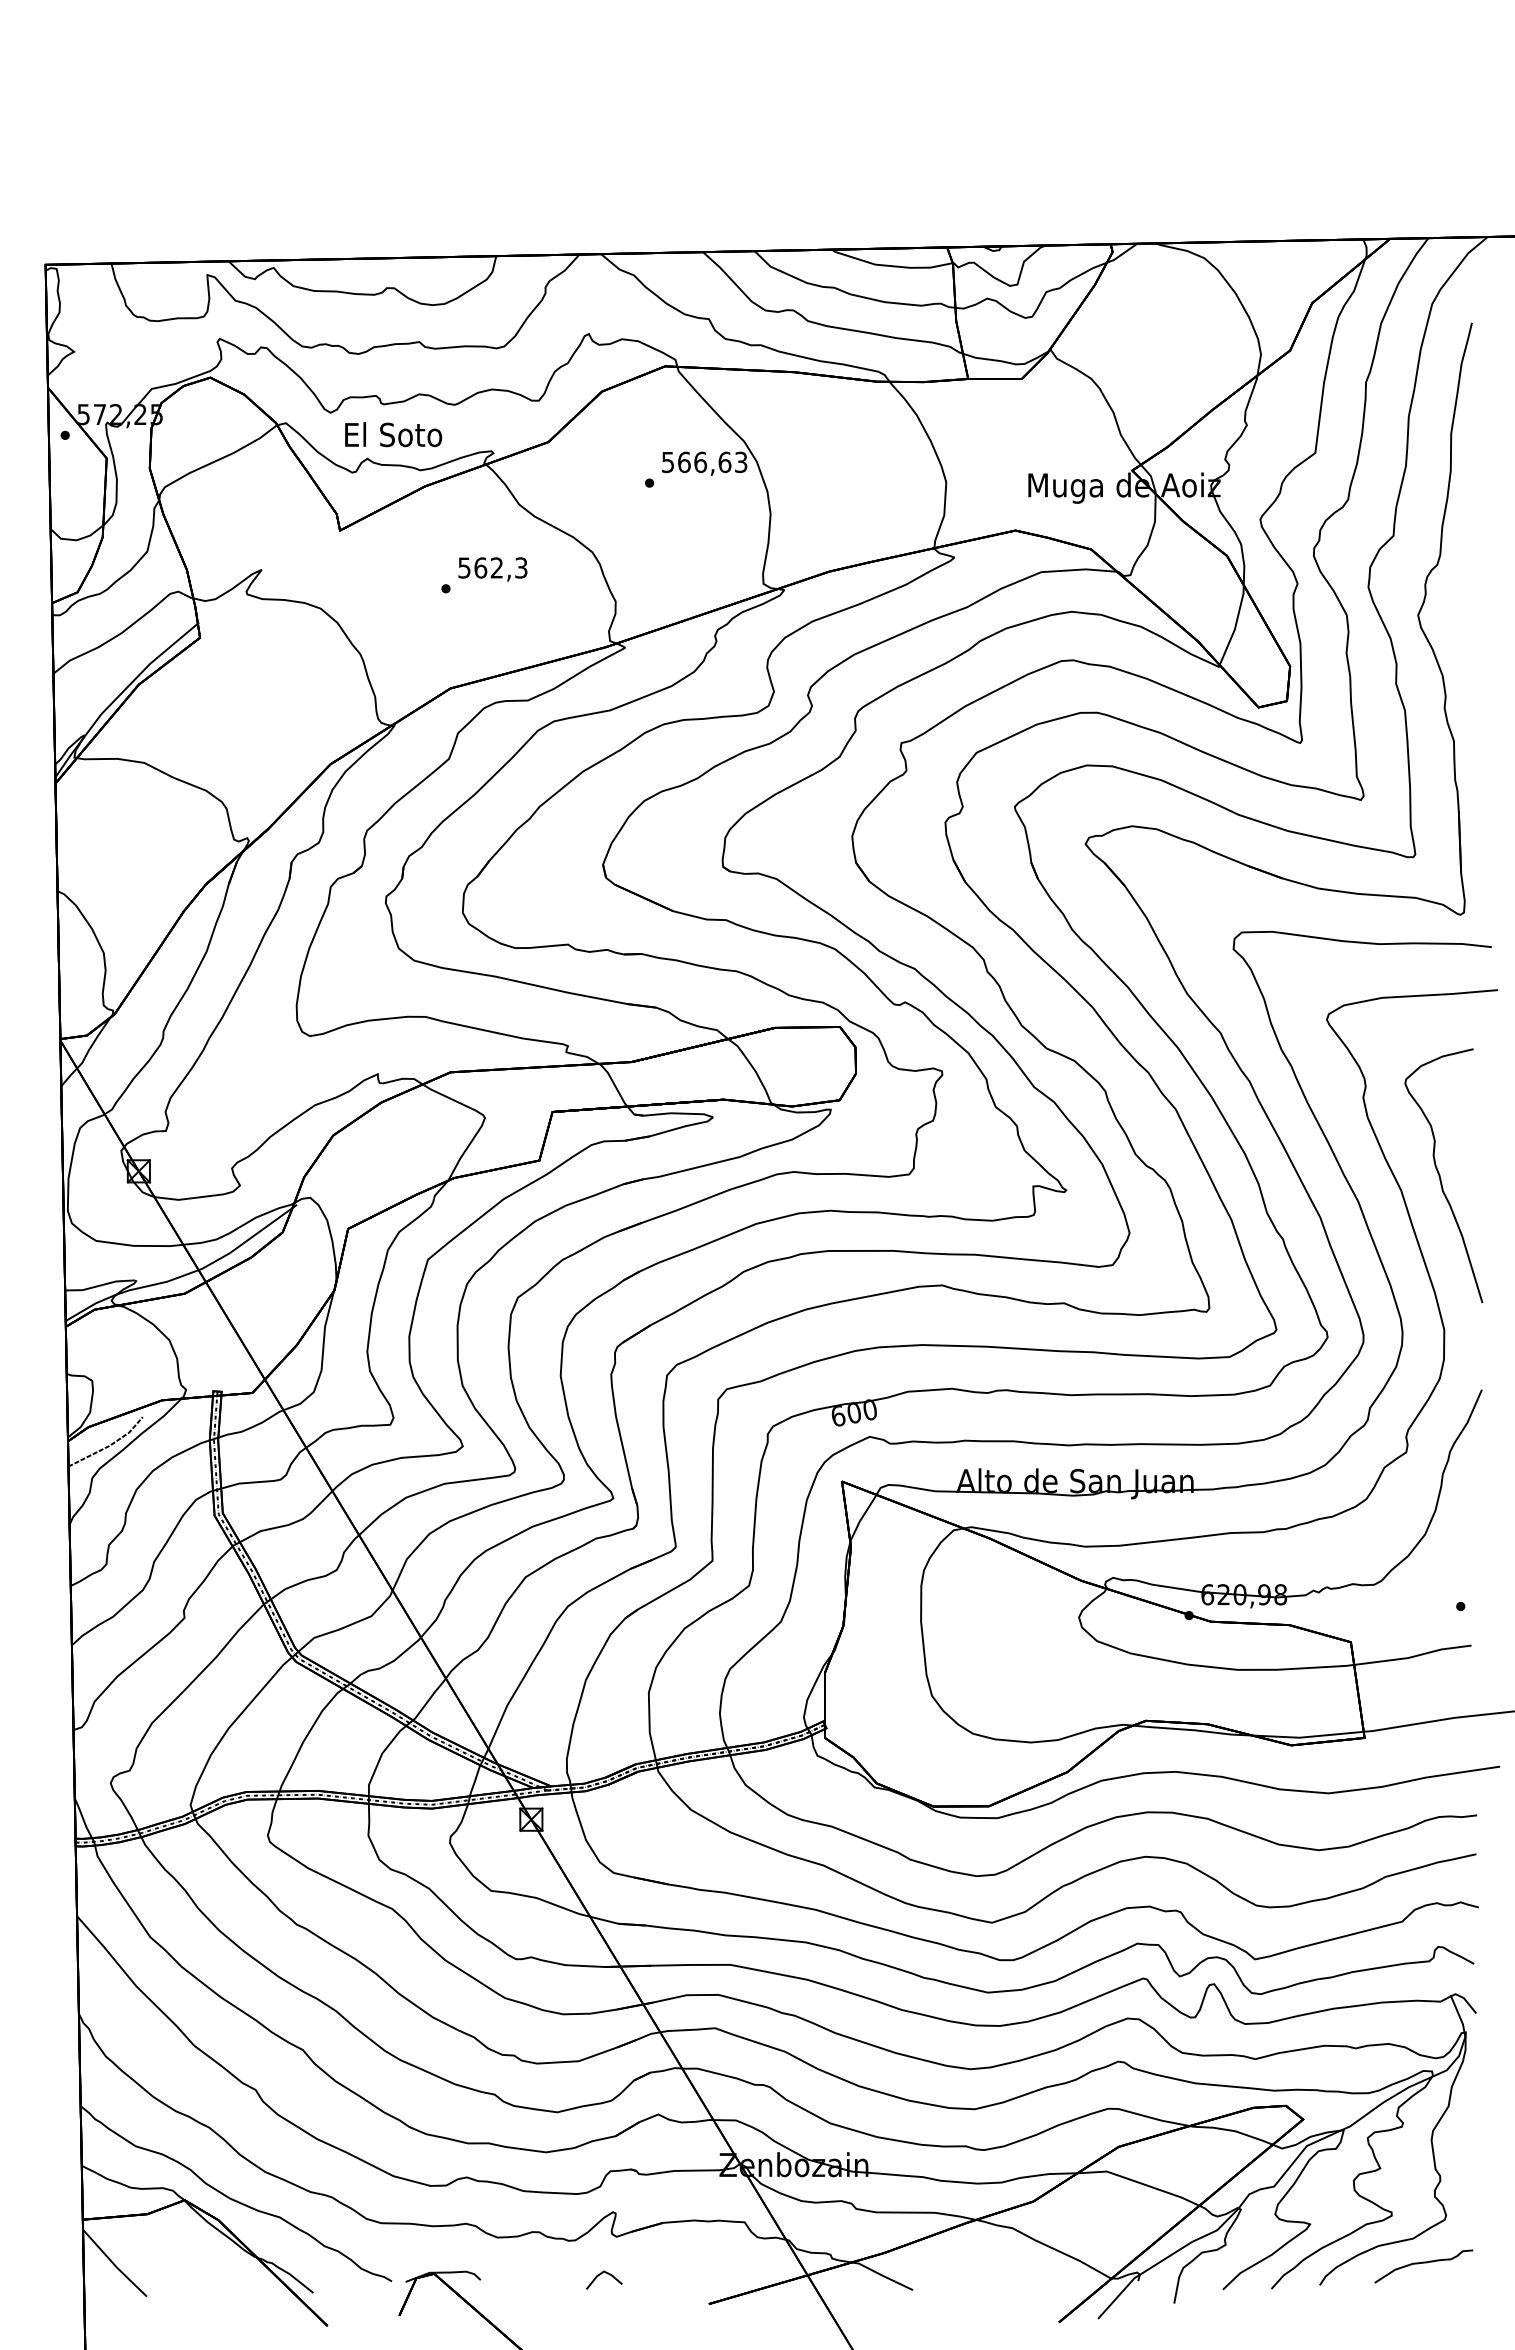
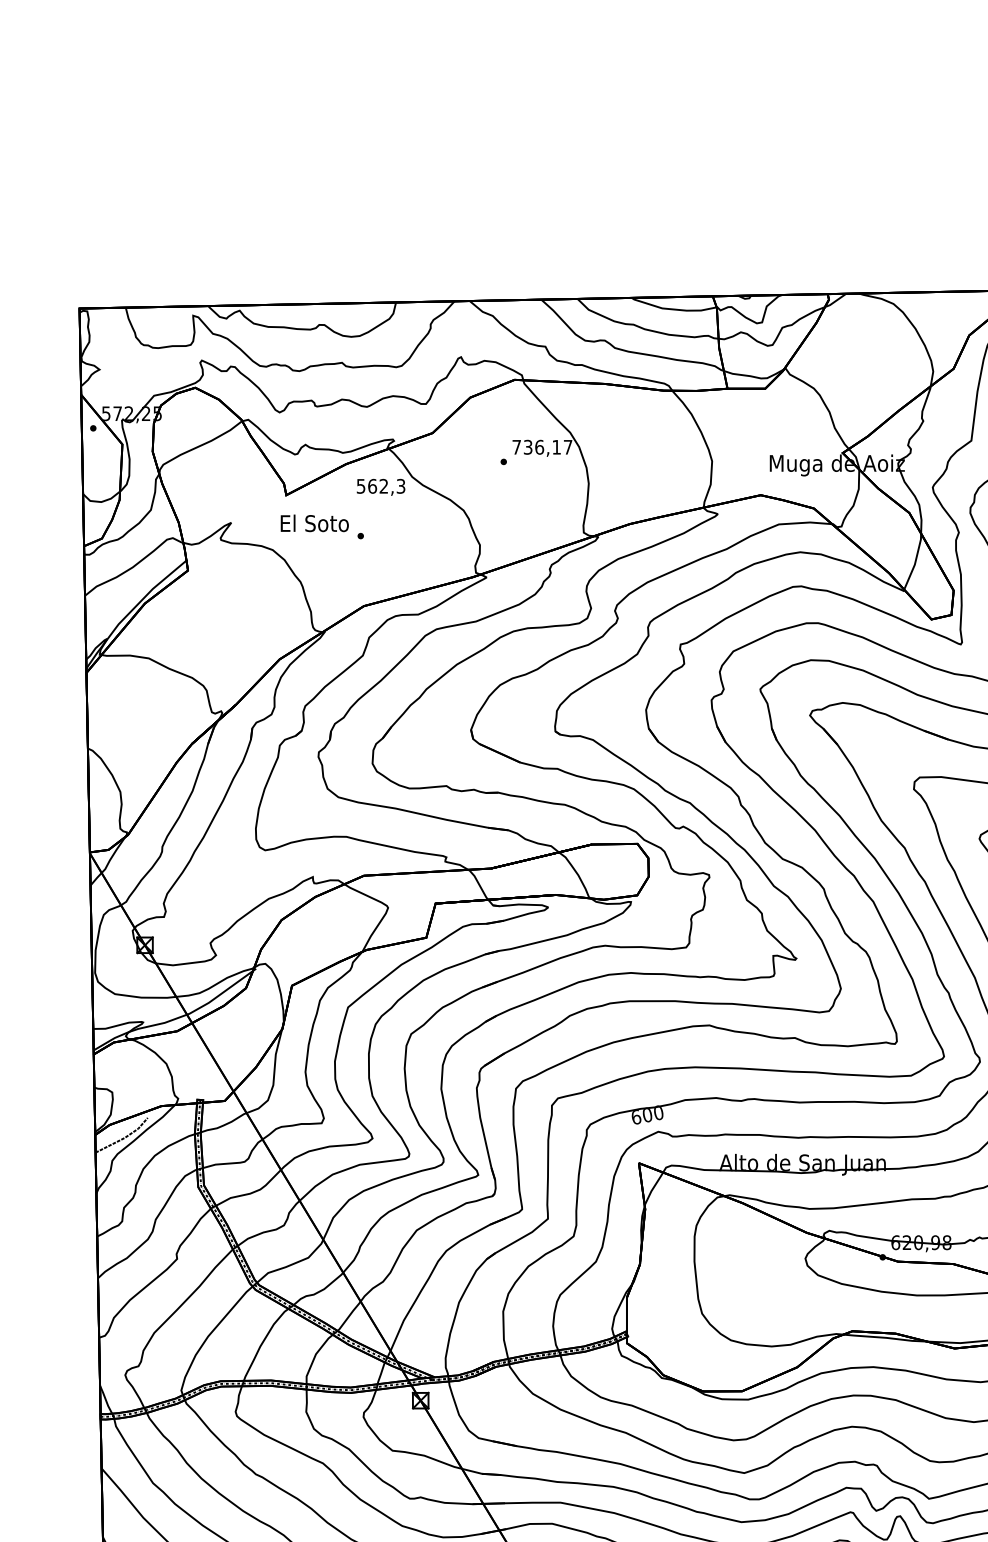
text: (393, 434) -> (314, 523), moved
text: (704, 462) -> (542, 447), 566,63 -> 736,17
text: (492, 569) -> (380, 487), moved

